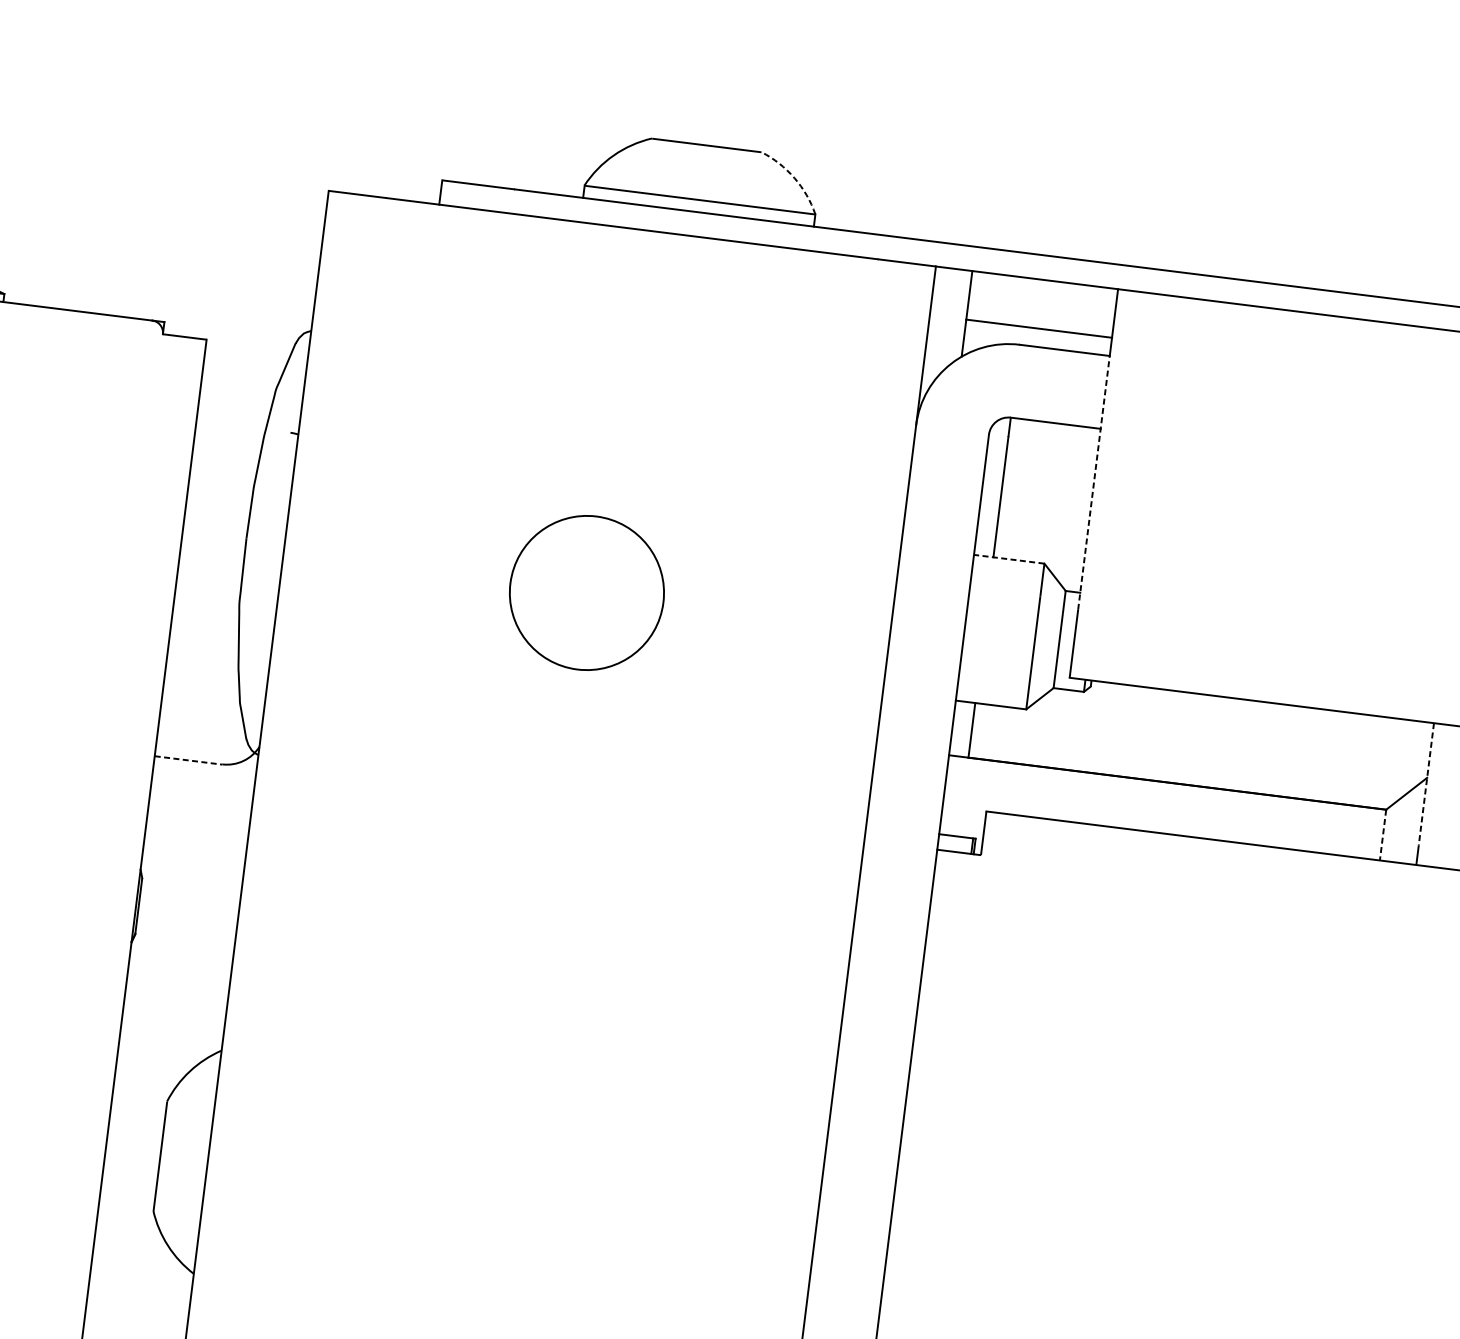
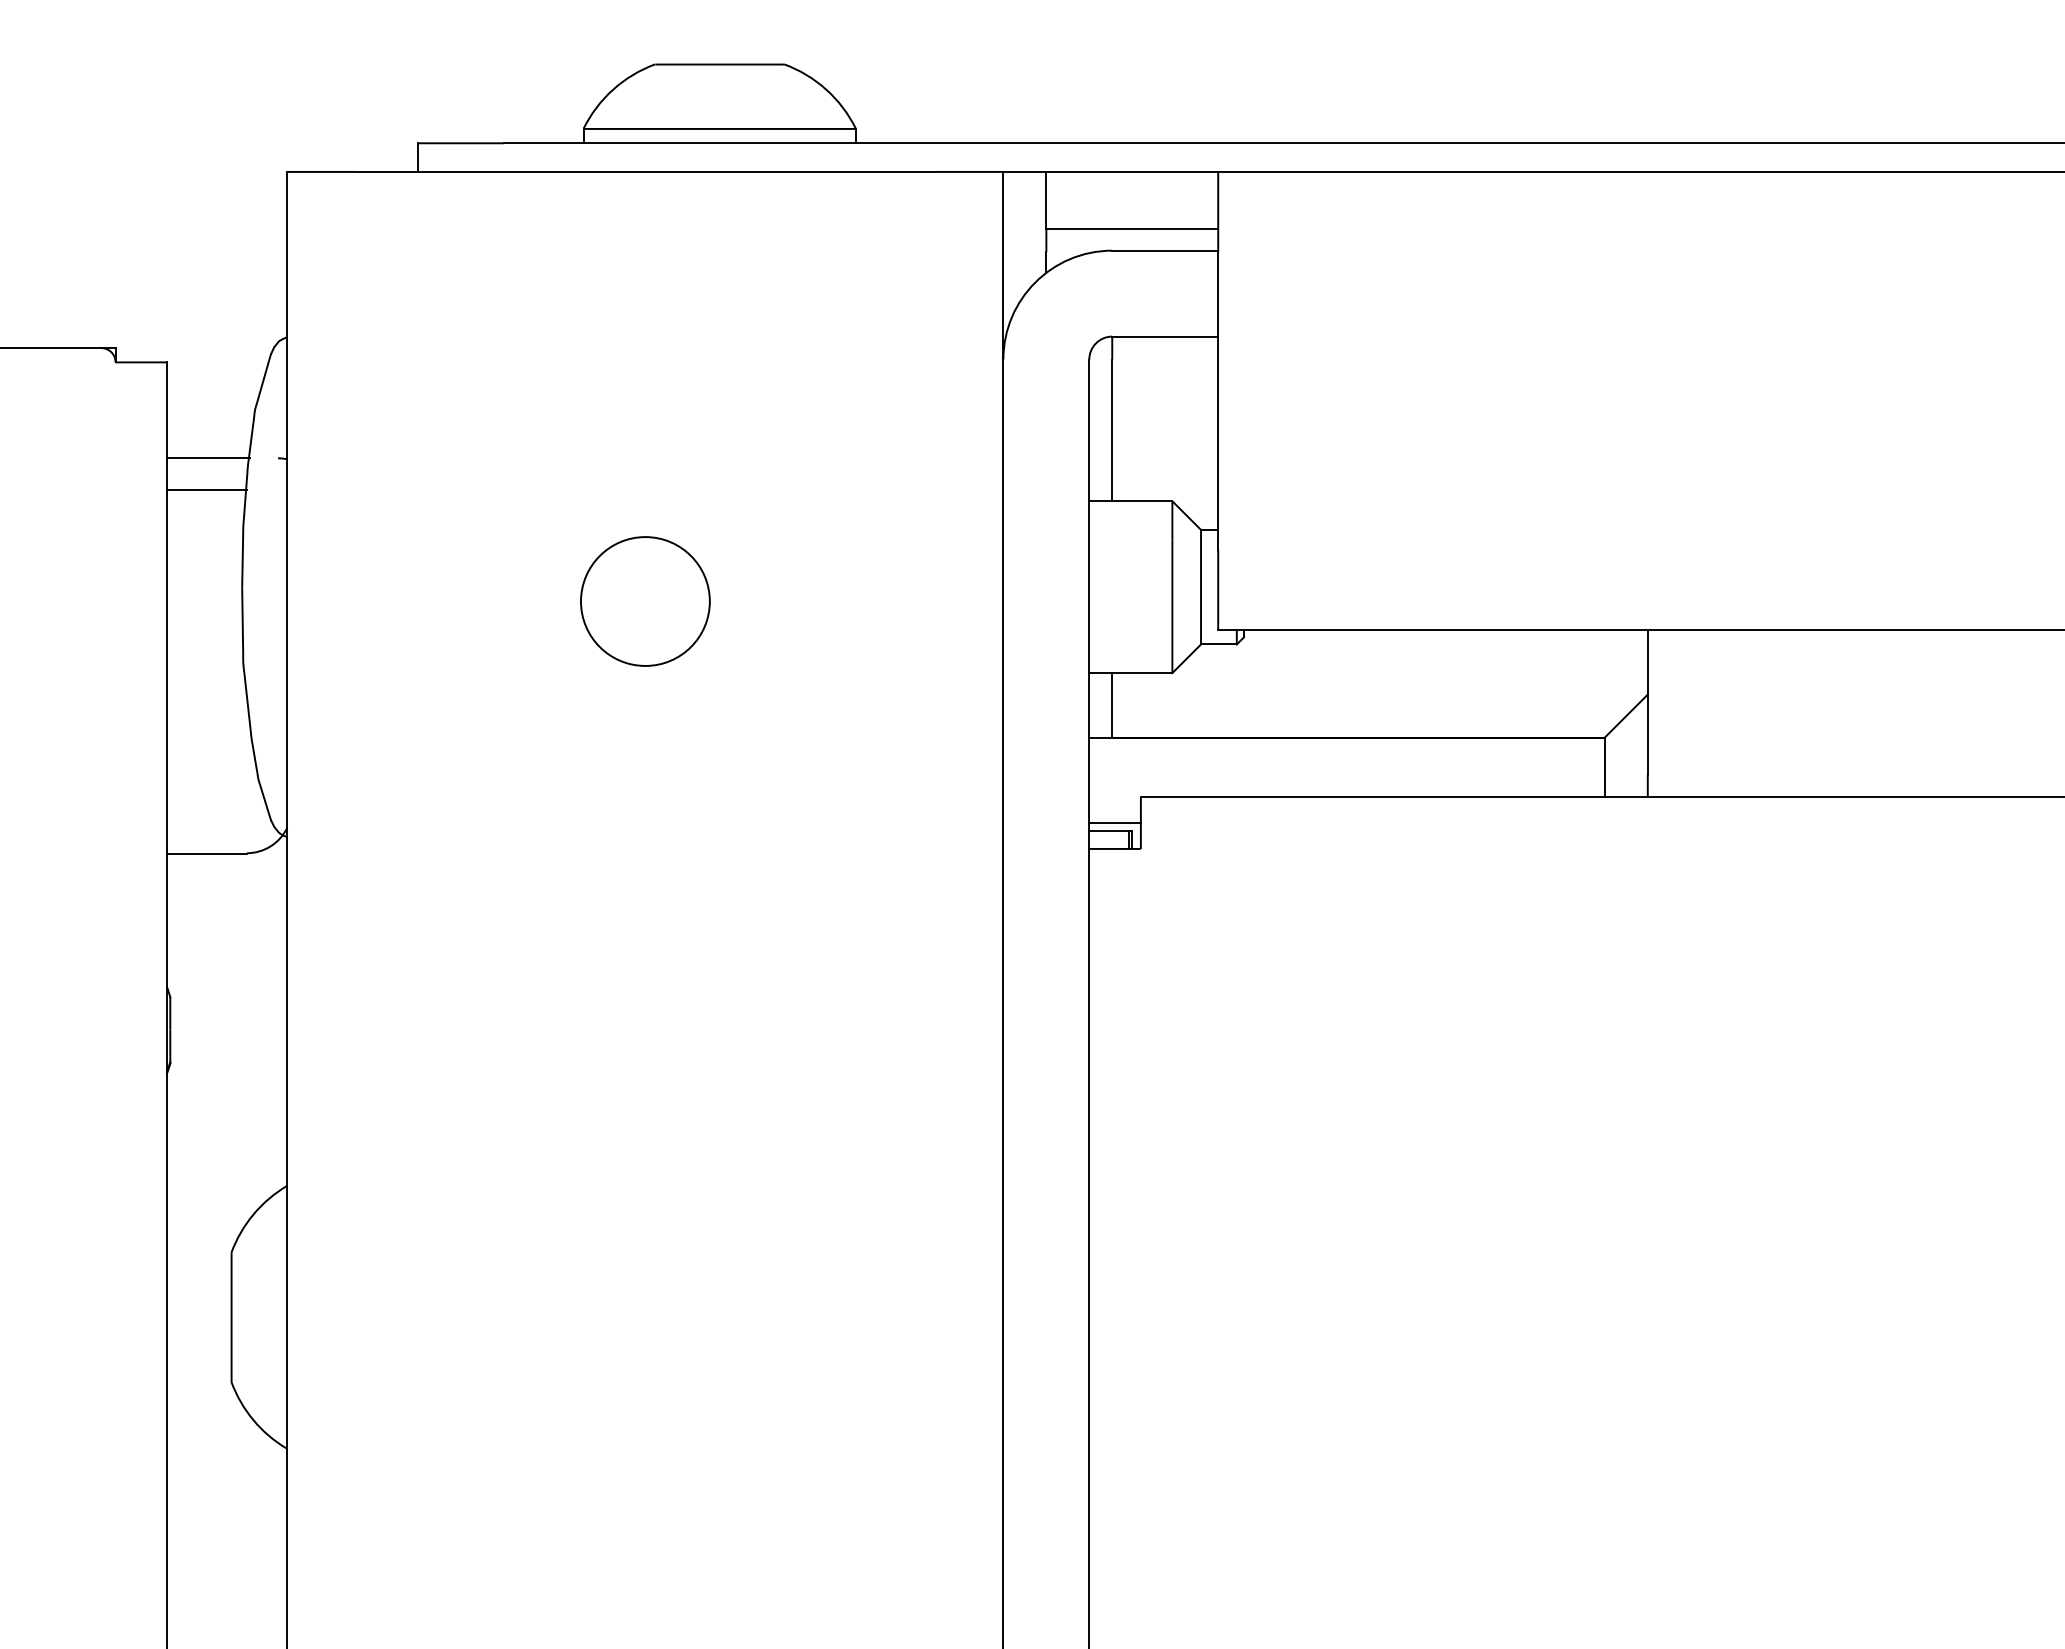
arc: (794, 177) -> (826, 89), dashed -> solid
line: (231, 425) -> (208, 458), added
line: (226, 451) -> (206, 489), added
line: (1094, 483) -> (1218, 401), dashed -> solid
line: (1008, 559) -> (1130, 501), dashed -> solid
circle: (587, 593) -> (645, 601), size x0.71
line: (188, 760) -> (206, 853), dashed -> solid
line: (1426, 784) -> (1647, 702), dashed -> solid
line: (961, 830) -> (1114, 823), added
line: (1382, 835) -> (1604, 767), dashed -> solid

